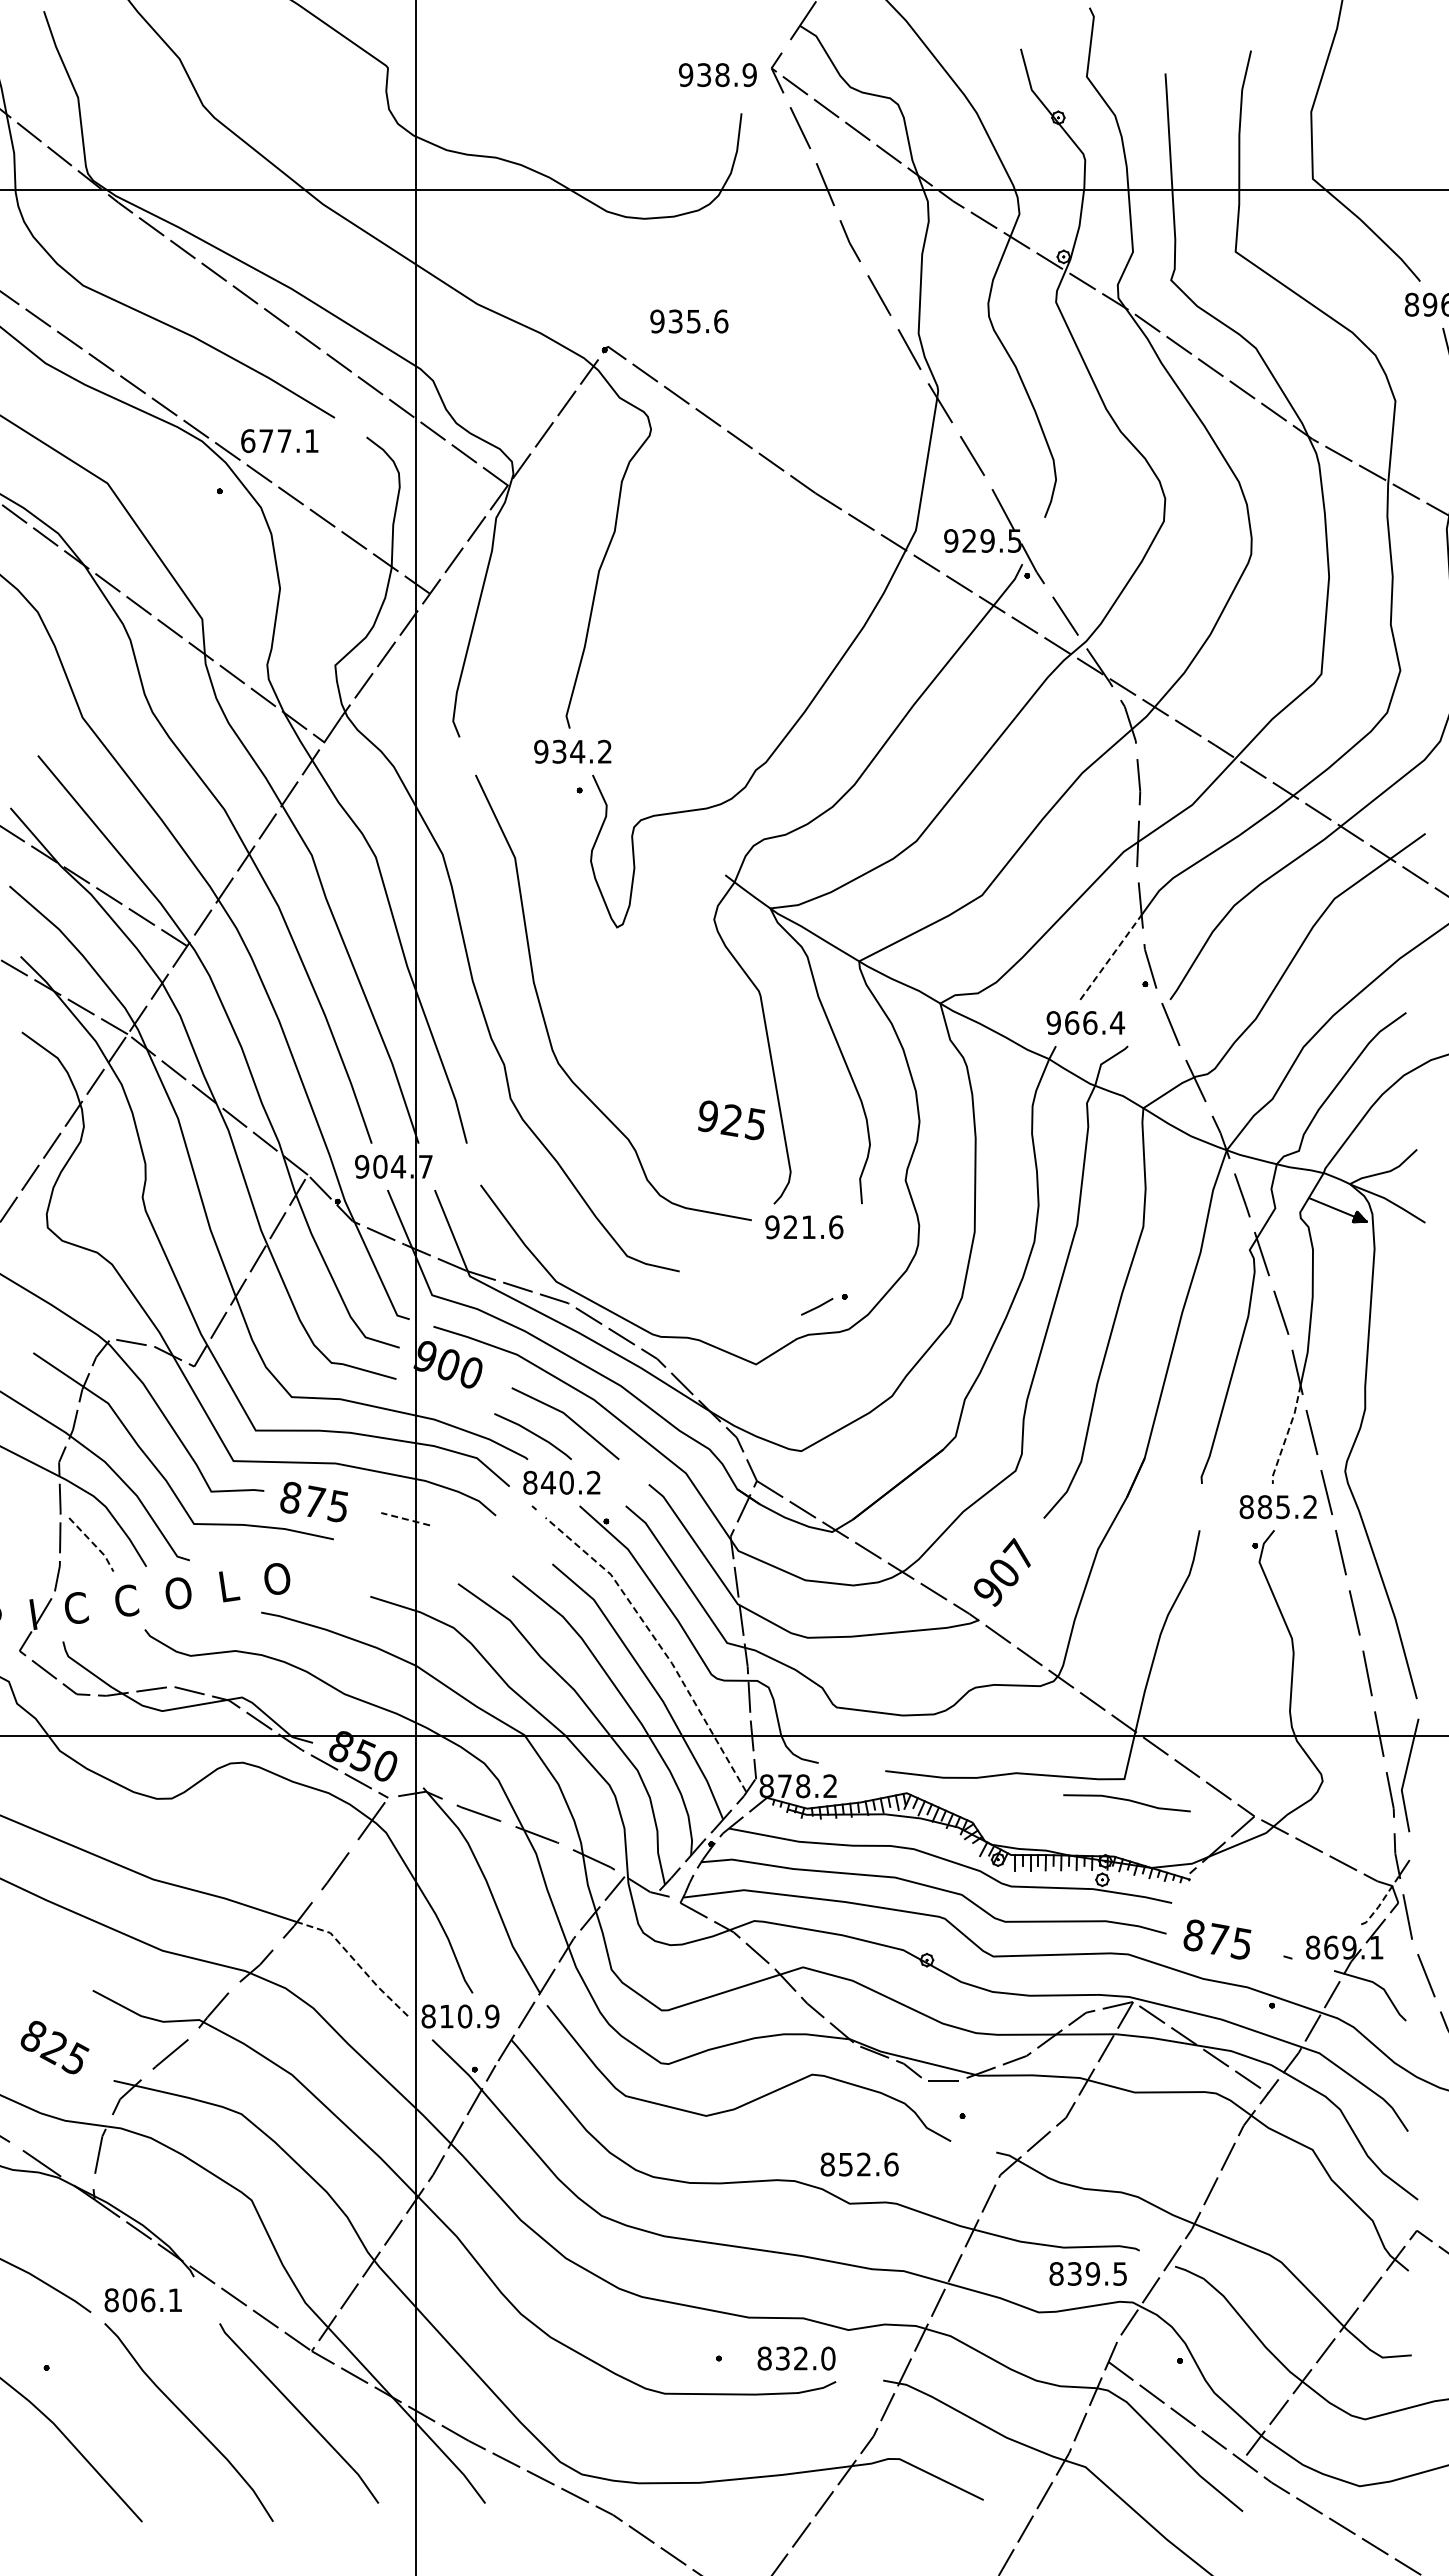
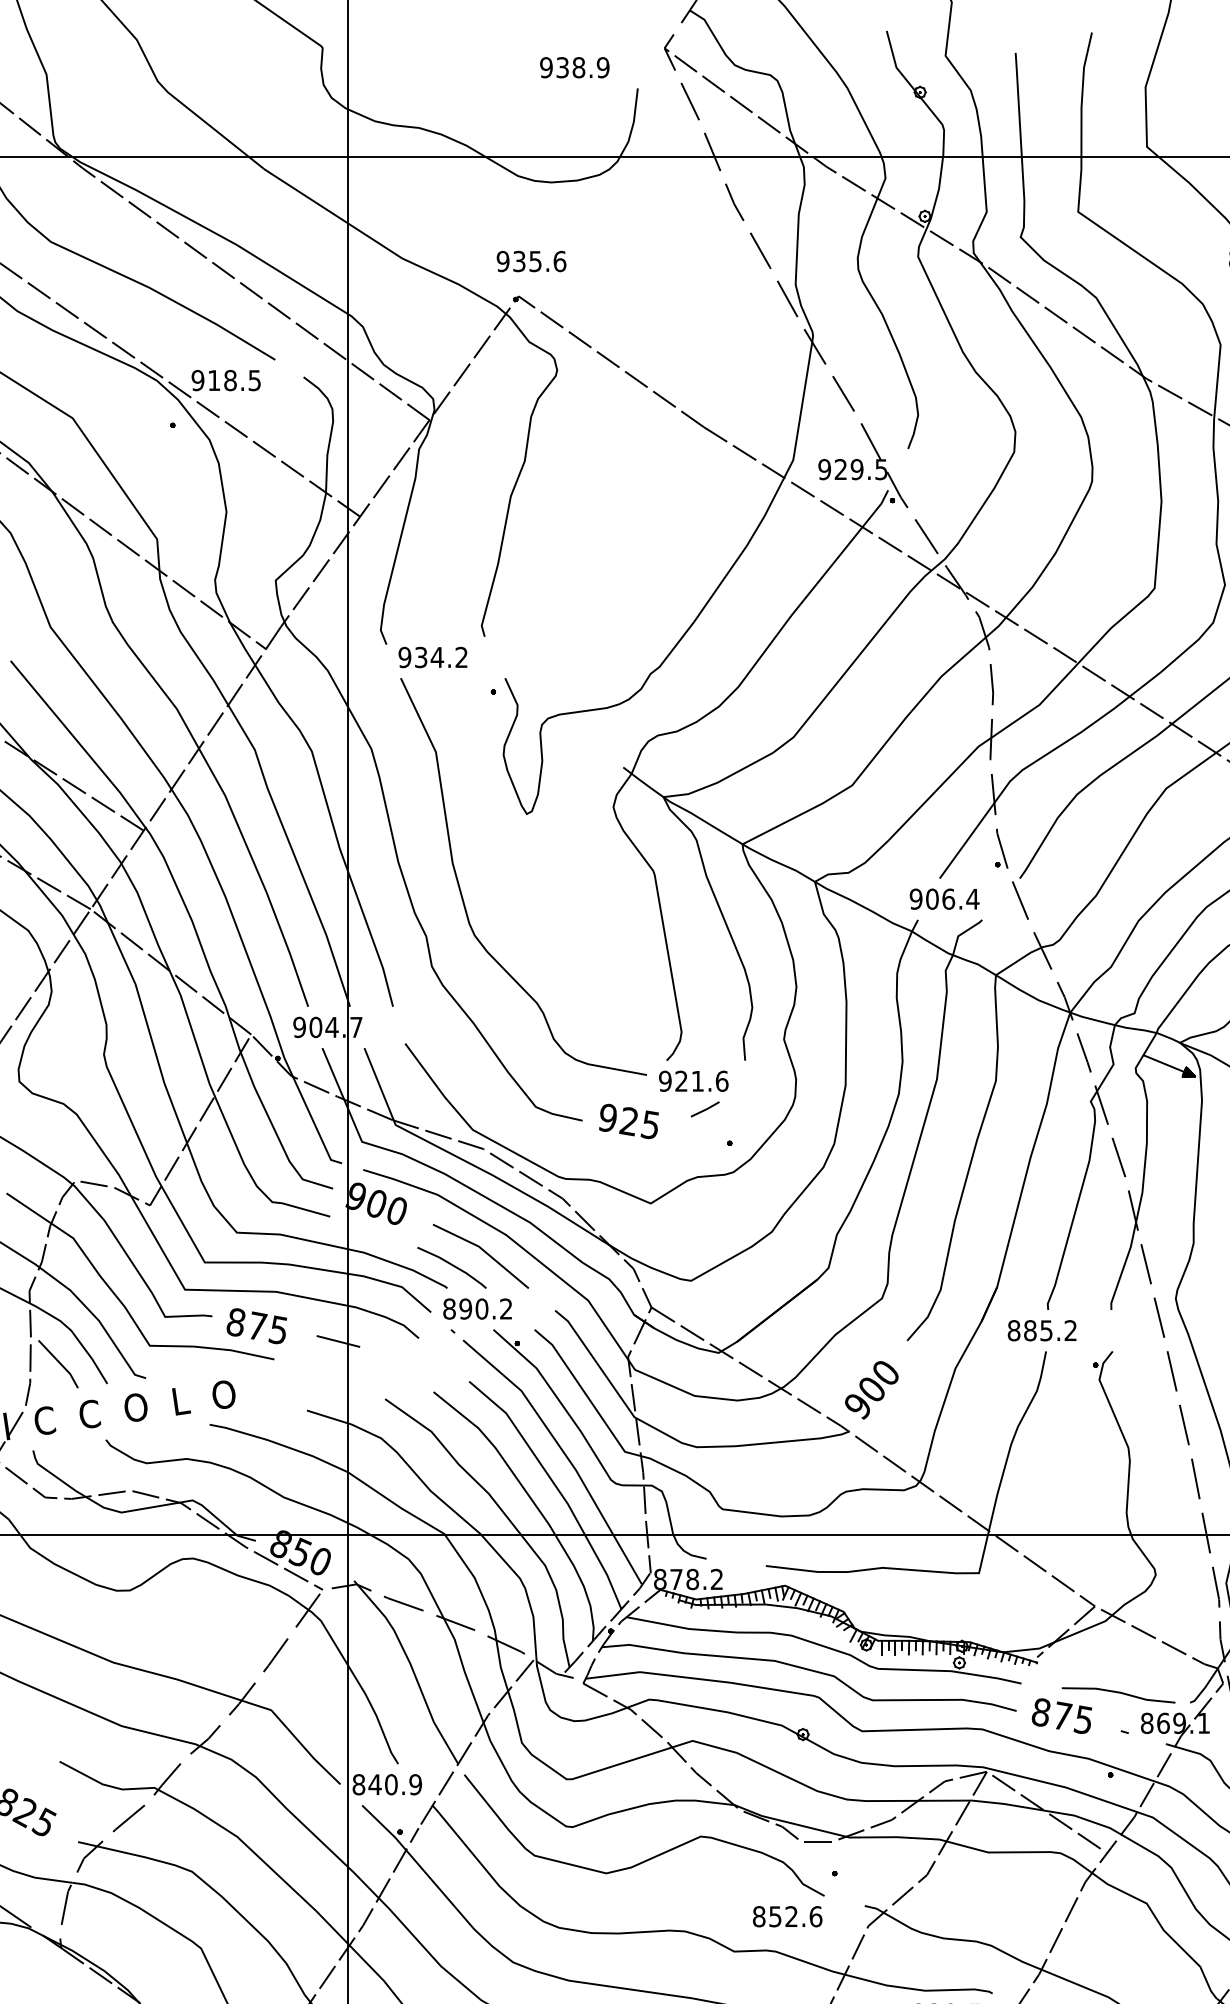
text: (717, 75) -> (574, 68), moved
text: (689, 321) -> (531, 261), moved
text: (279, 441) -> (225, 380), 677.1 -> 918.5
text: (572, 751) -> (432, 657), moved
line: (1111, 957) -> (967, 840), dashed -> solid
text: (1072, 1022) -> (932, 898), 966.4 -> 906.4
text: (731, 1120) -> (628, 1121), moved
line: (817, 1306) -> (705, 1109), moved
line: (1287, 1434) -> (1124, 1265), dashed -> solid
text: (548, 1482) -> (465, 1308), 840.2 -> 890.2
text: (1277, 1507) -> (1041, 1331), moved
line: (405, 1519) -> (338, 1341), dashed -> solid
line: (93, 1544) -> (60, 1364), dashed -> solid
text: (1018, 1552) -> (884, 1371), 907 -> 900
line: (658, 1643) -> (563, 1452), dashed -> solid
line: (1128, 1801) -> (1119, 1693), moved
line: (1381, 1902) -> (1208, 1683), dashed -> solid
line: (356, 1962) -> (294, 1736), dashed -> solid
text: (446, 2016) -> (374, 1784), 810.9 -> 840.9
text: (859, 2164) -> (787, 1916), moved

